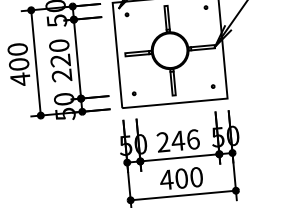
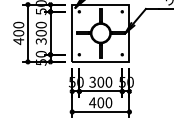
text: (61, 68) -> (41, 37), 220 -> 300
text: (177, 139) -> (100, 81), 246 -> 300

